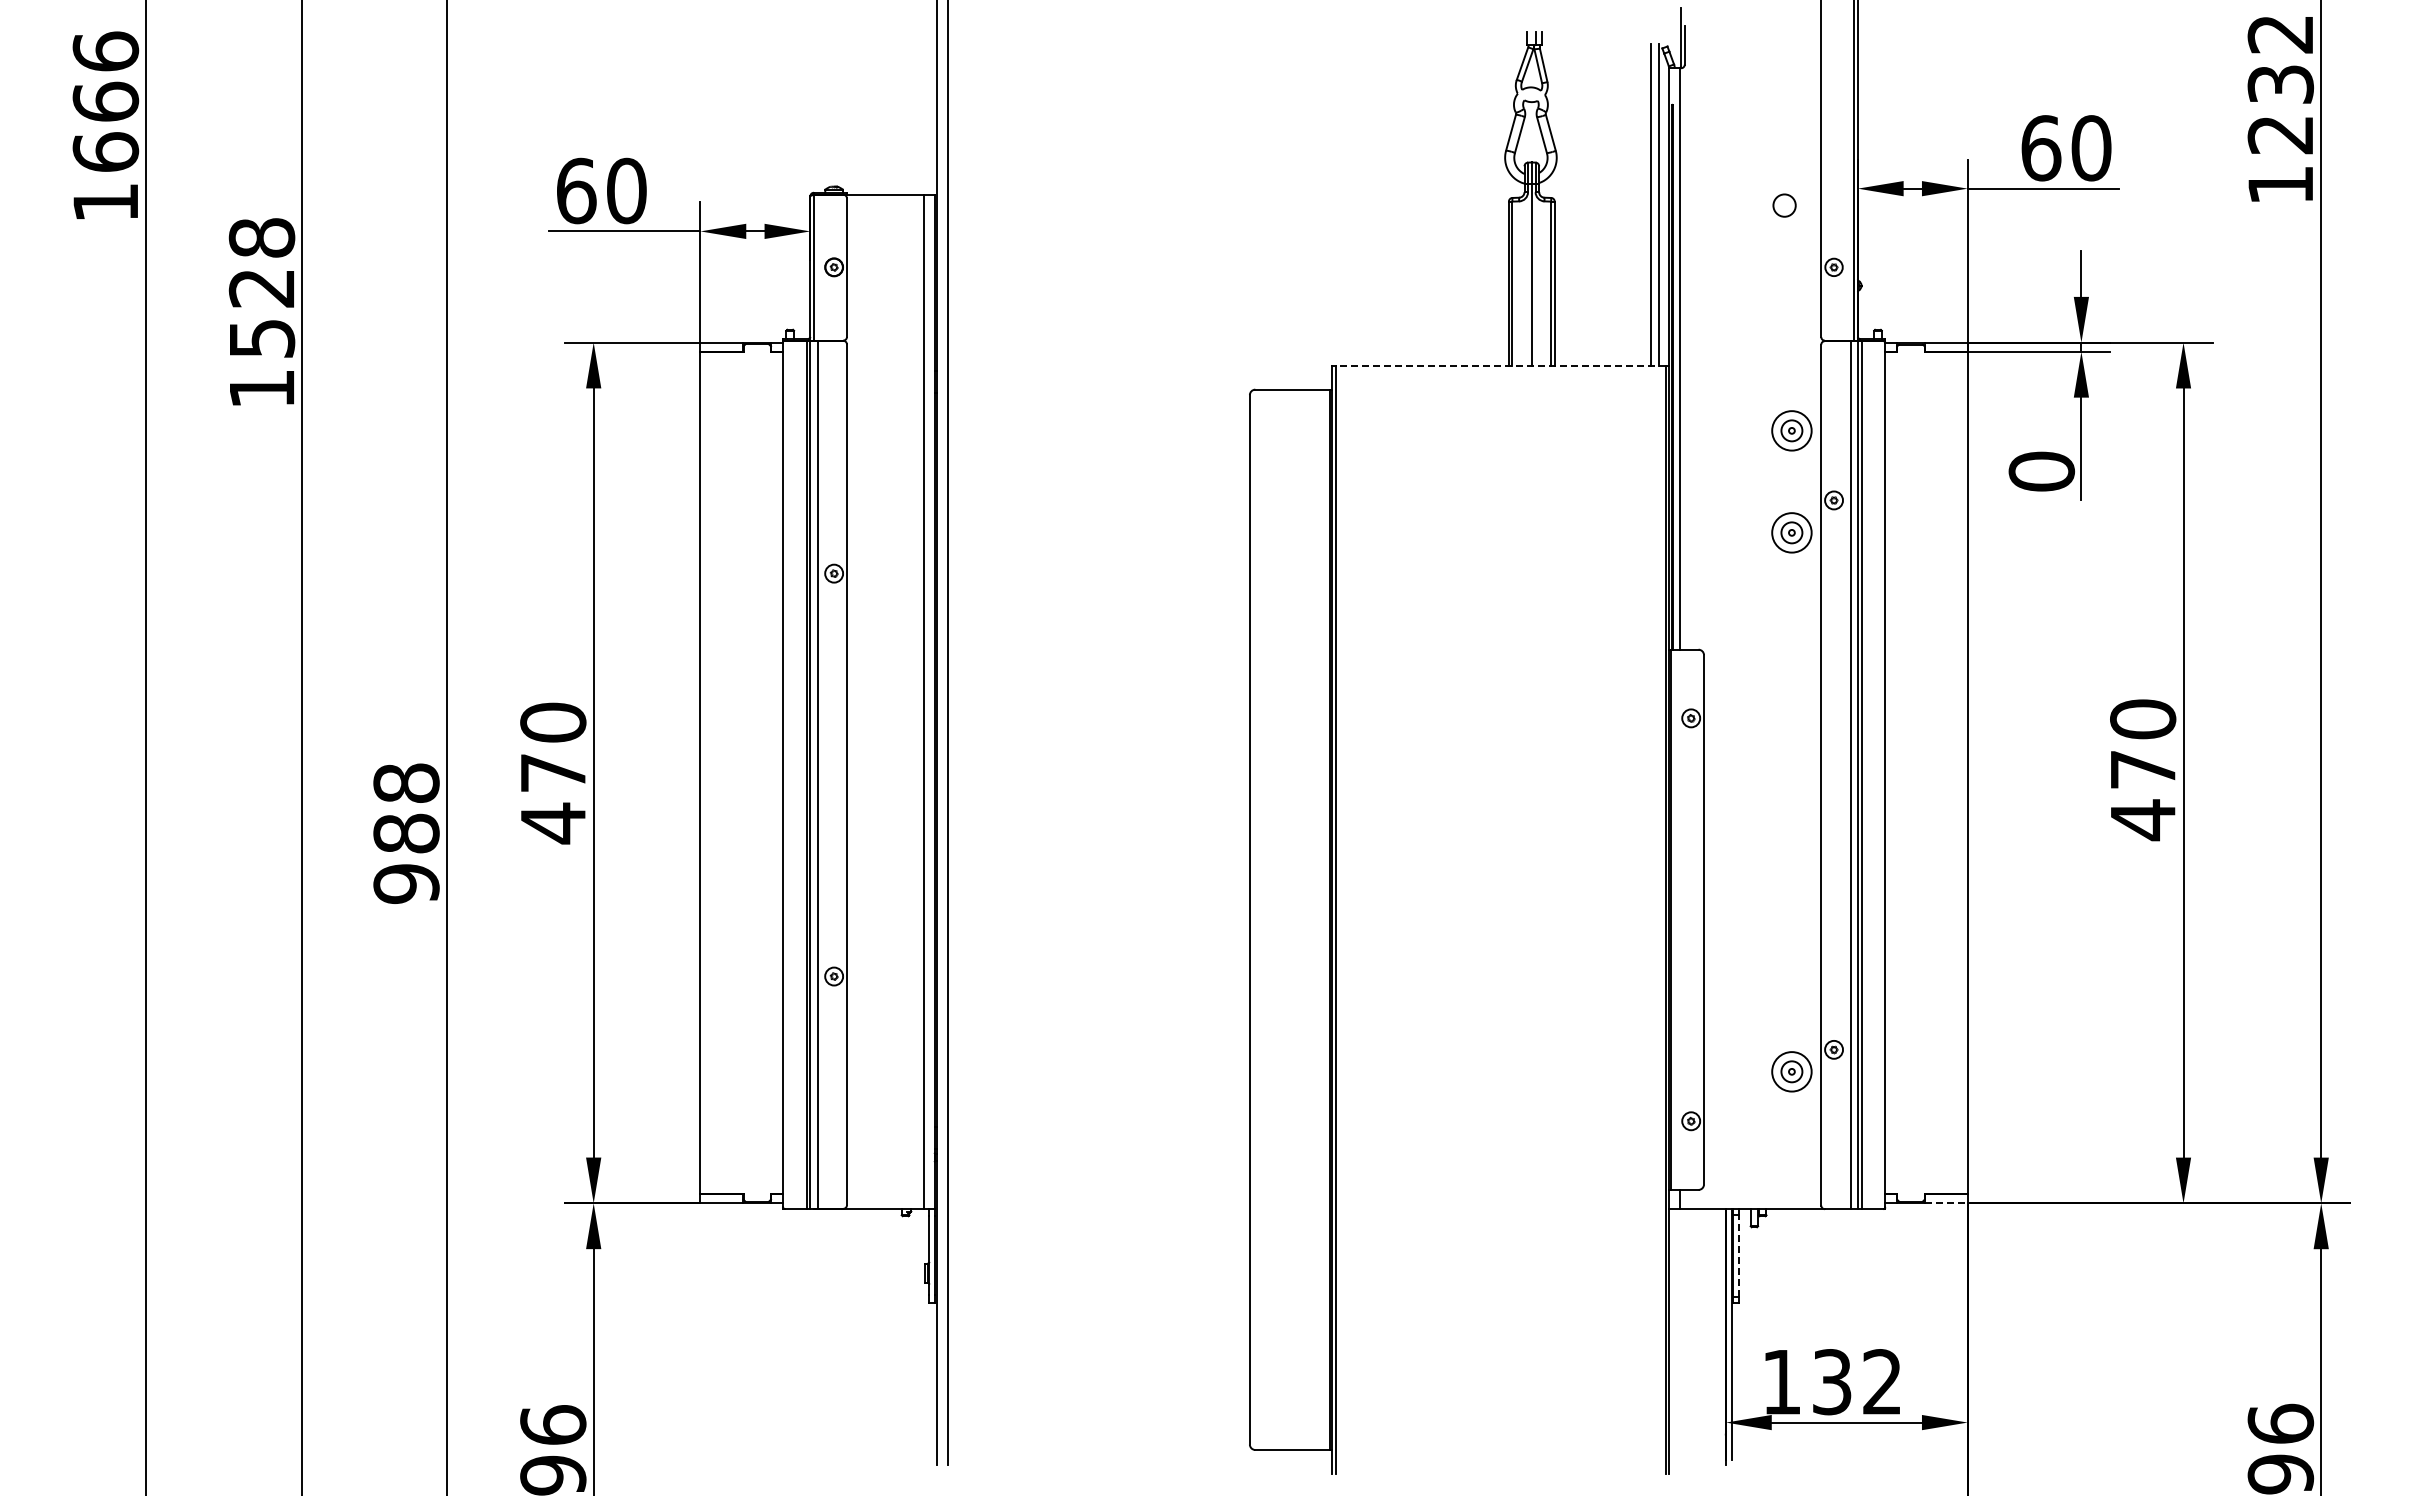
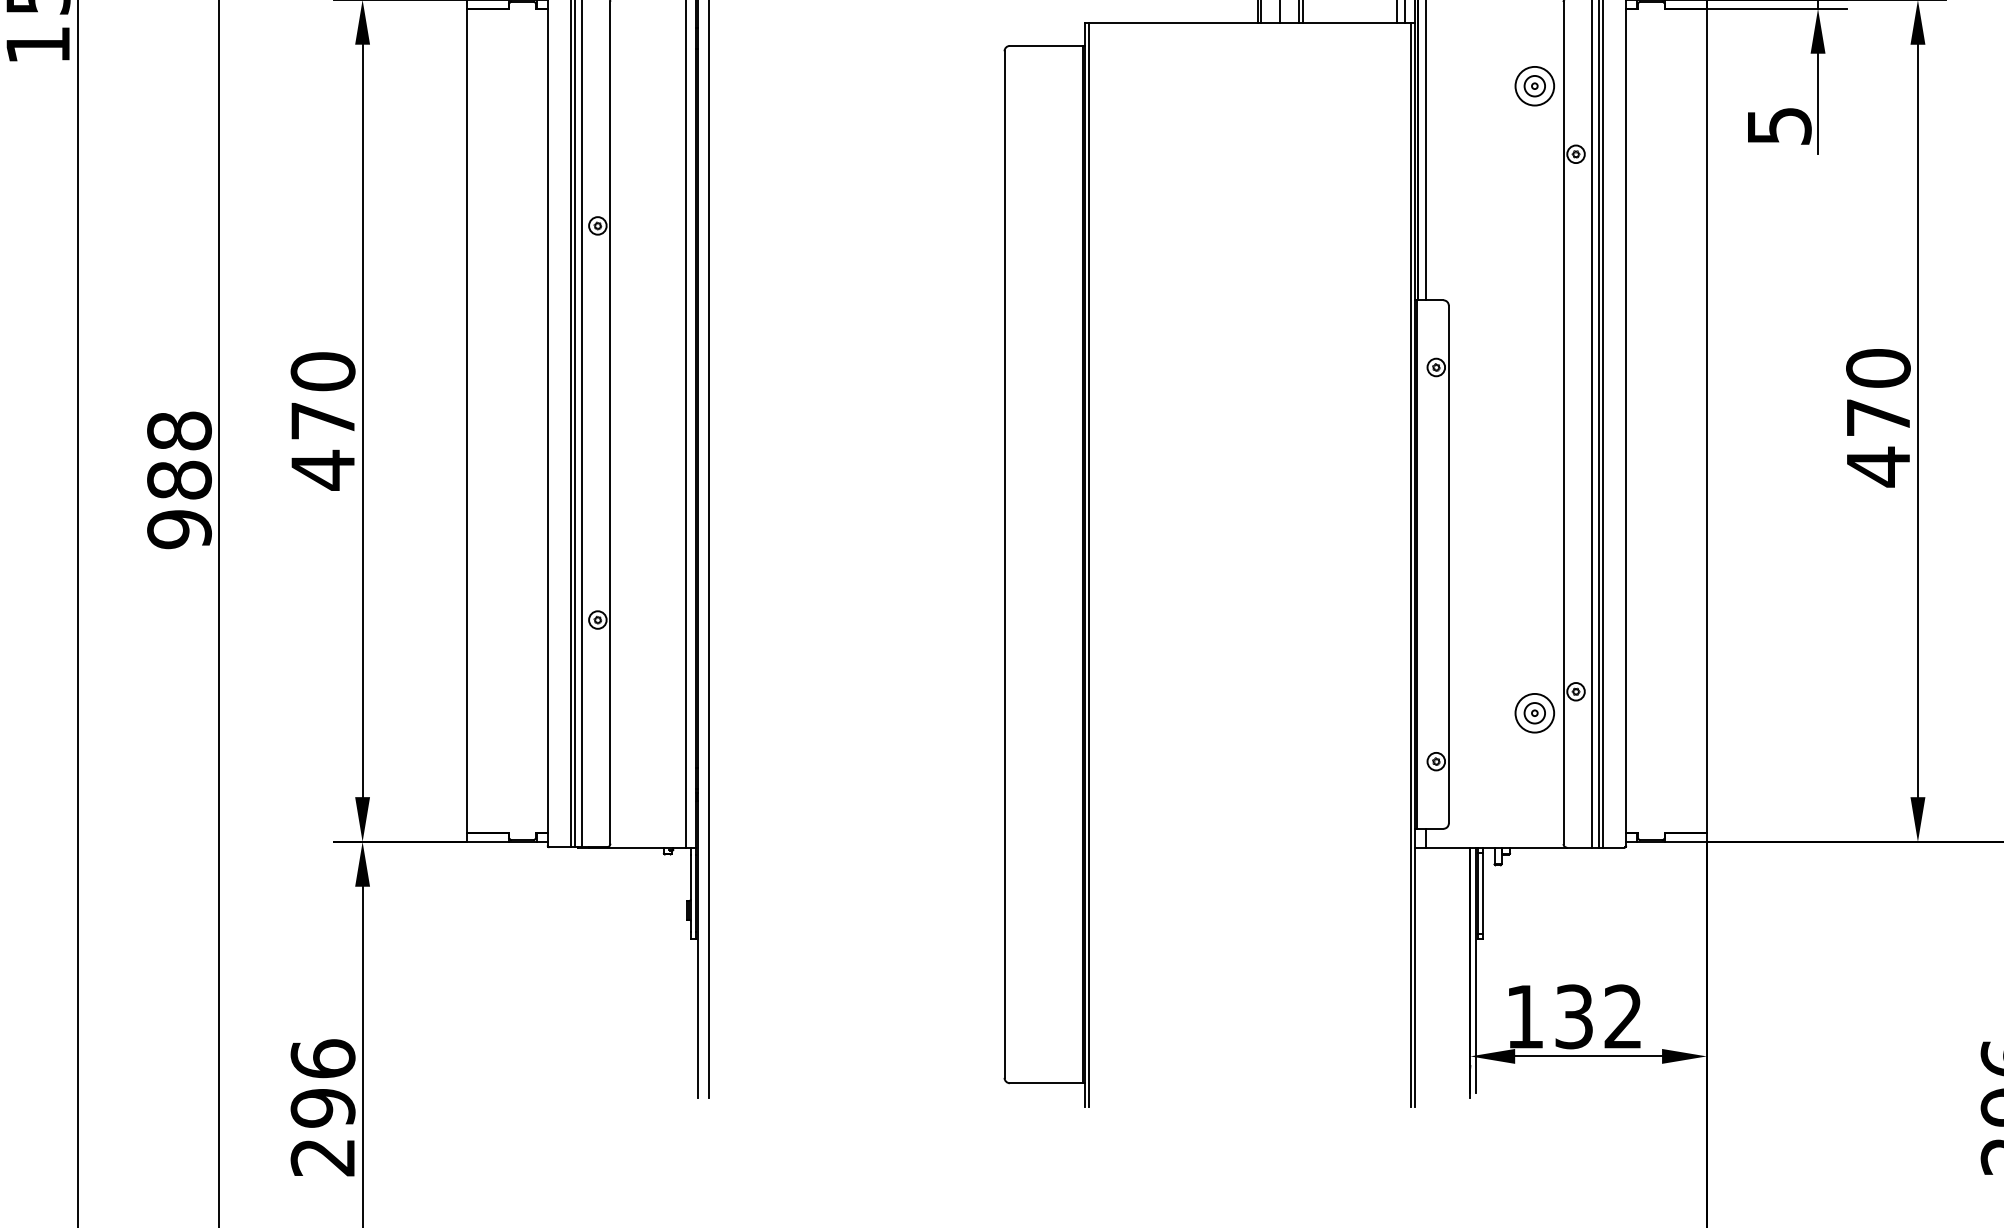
line: (1500, 365) -> (1249, 22), dashed -> solid
text: (2041, 471) -> (1779, 125), 0 -> 5
part: (1791, 532) -> (1534, 185), removed
line: (1946, 1203) -> (1686, 842), dashed -> solid
line: (1738, 1255) -> (1482, 892), dashed -> solid

